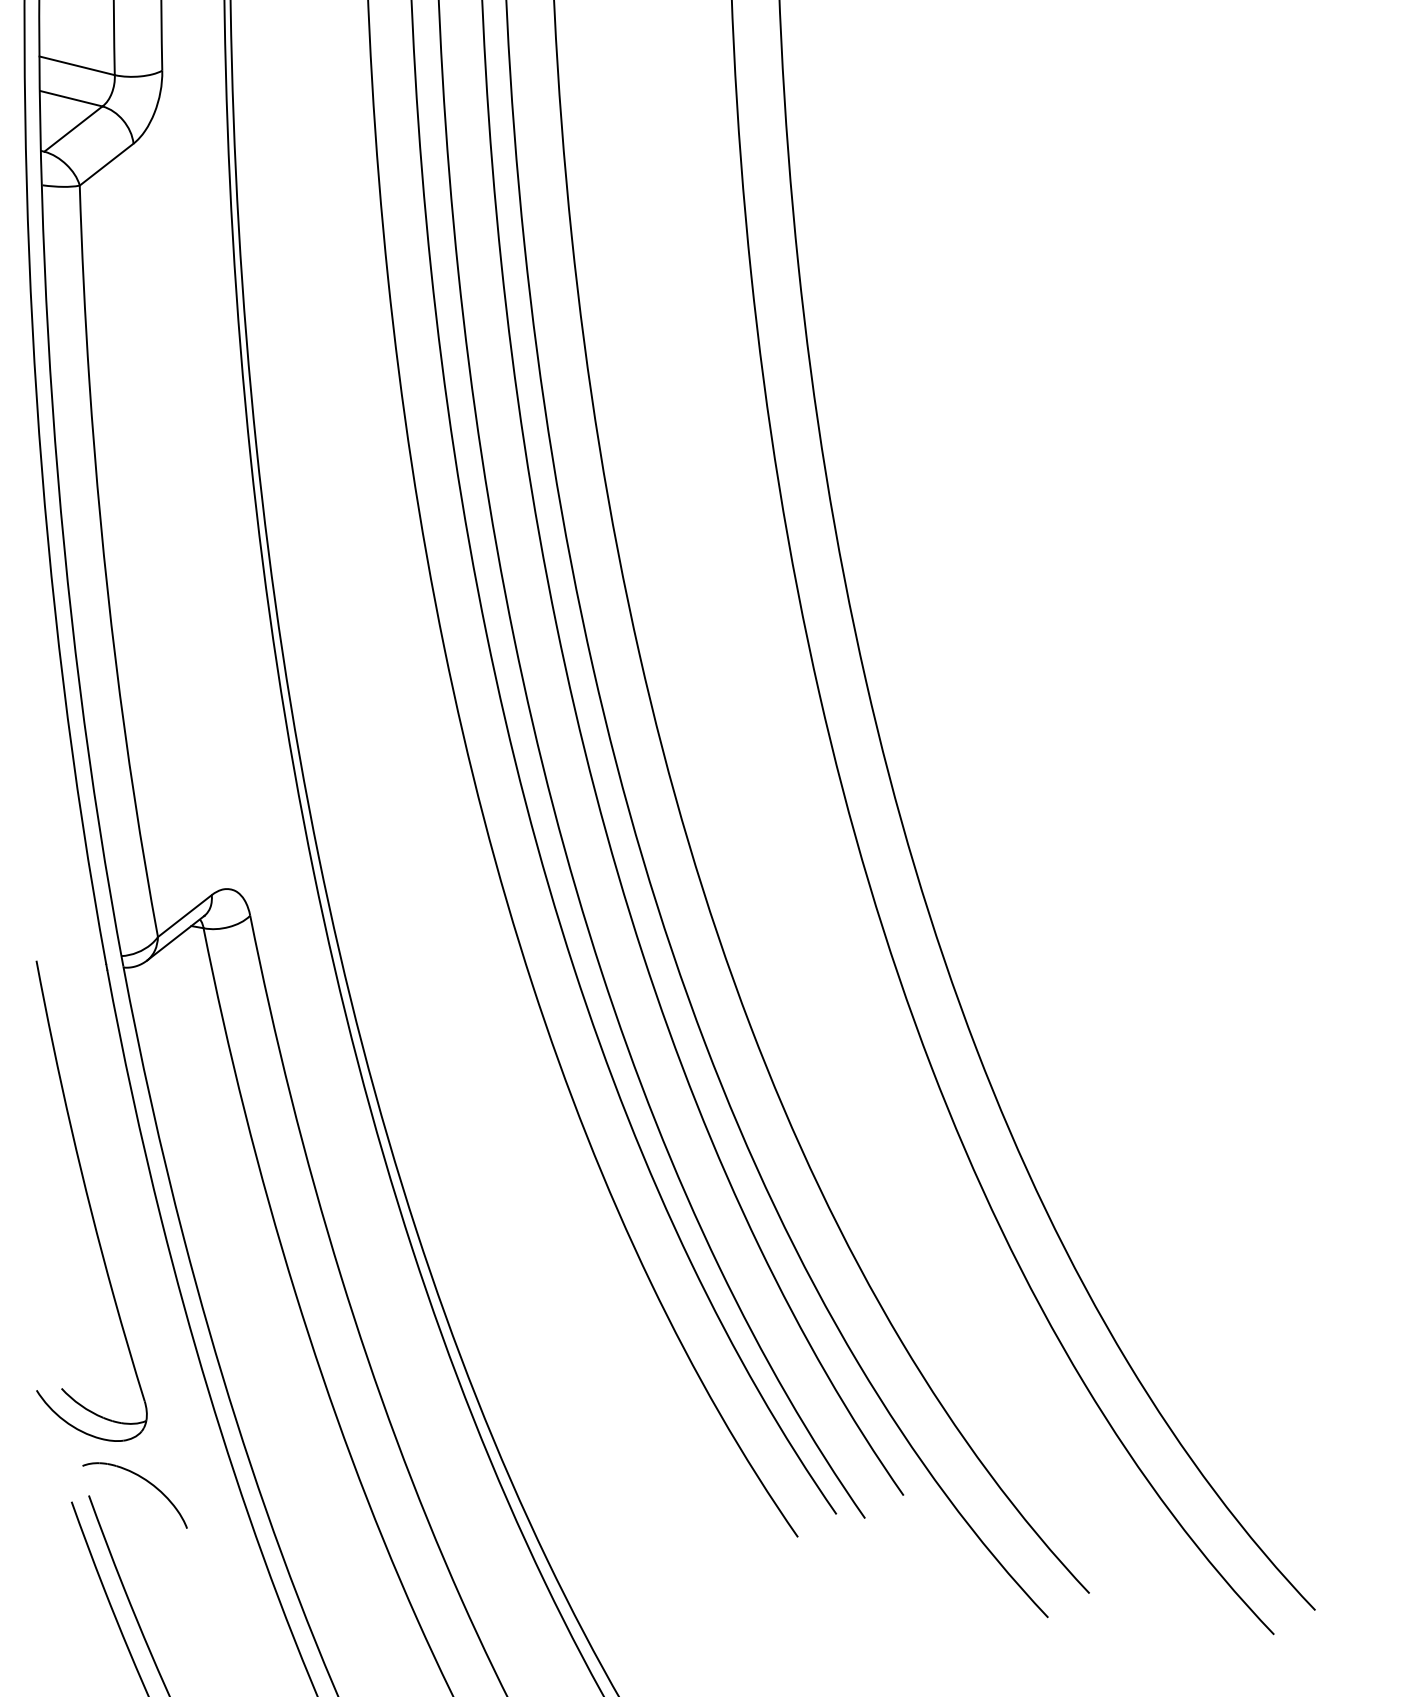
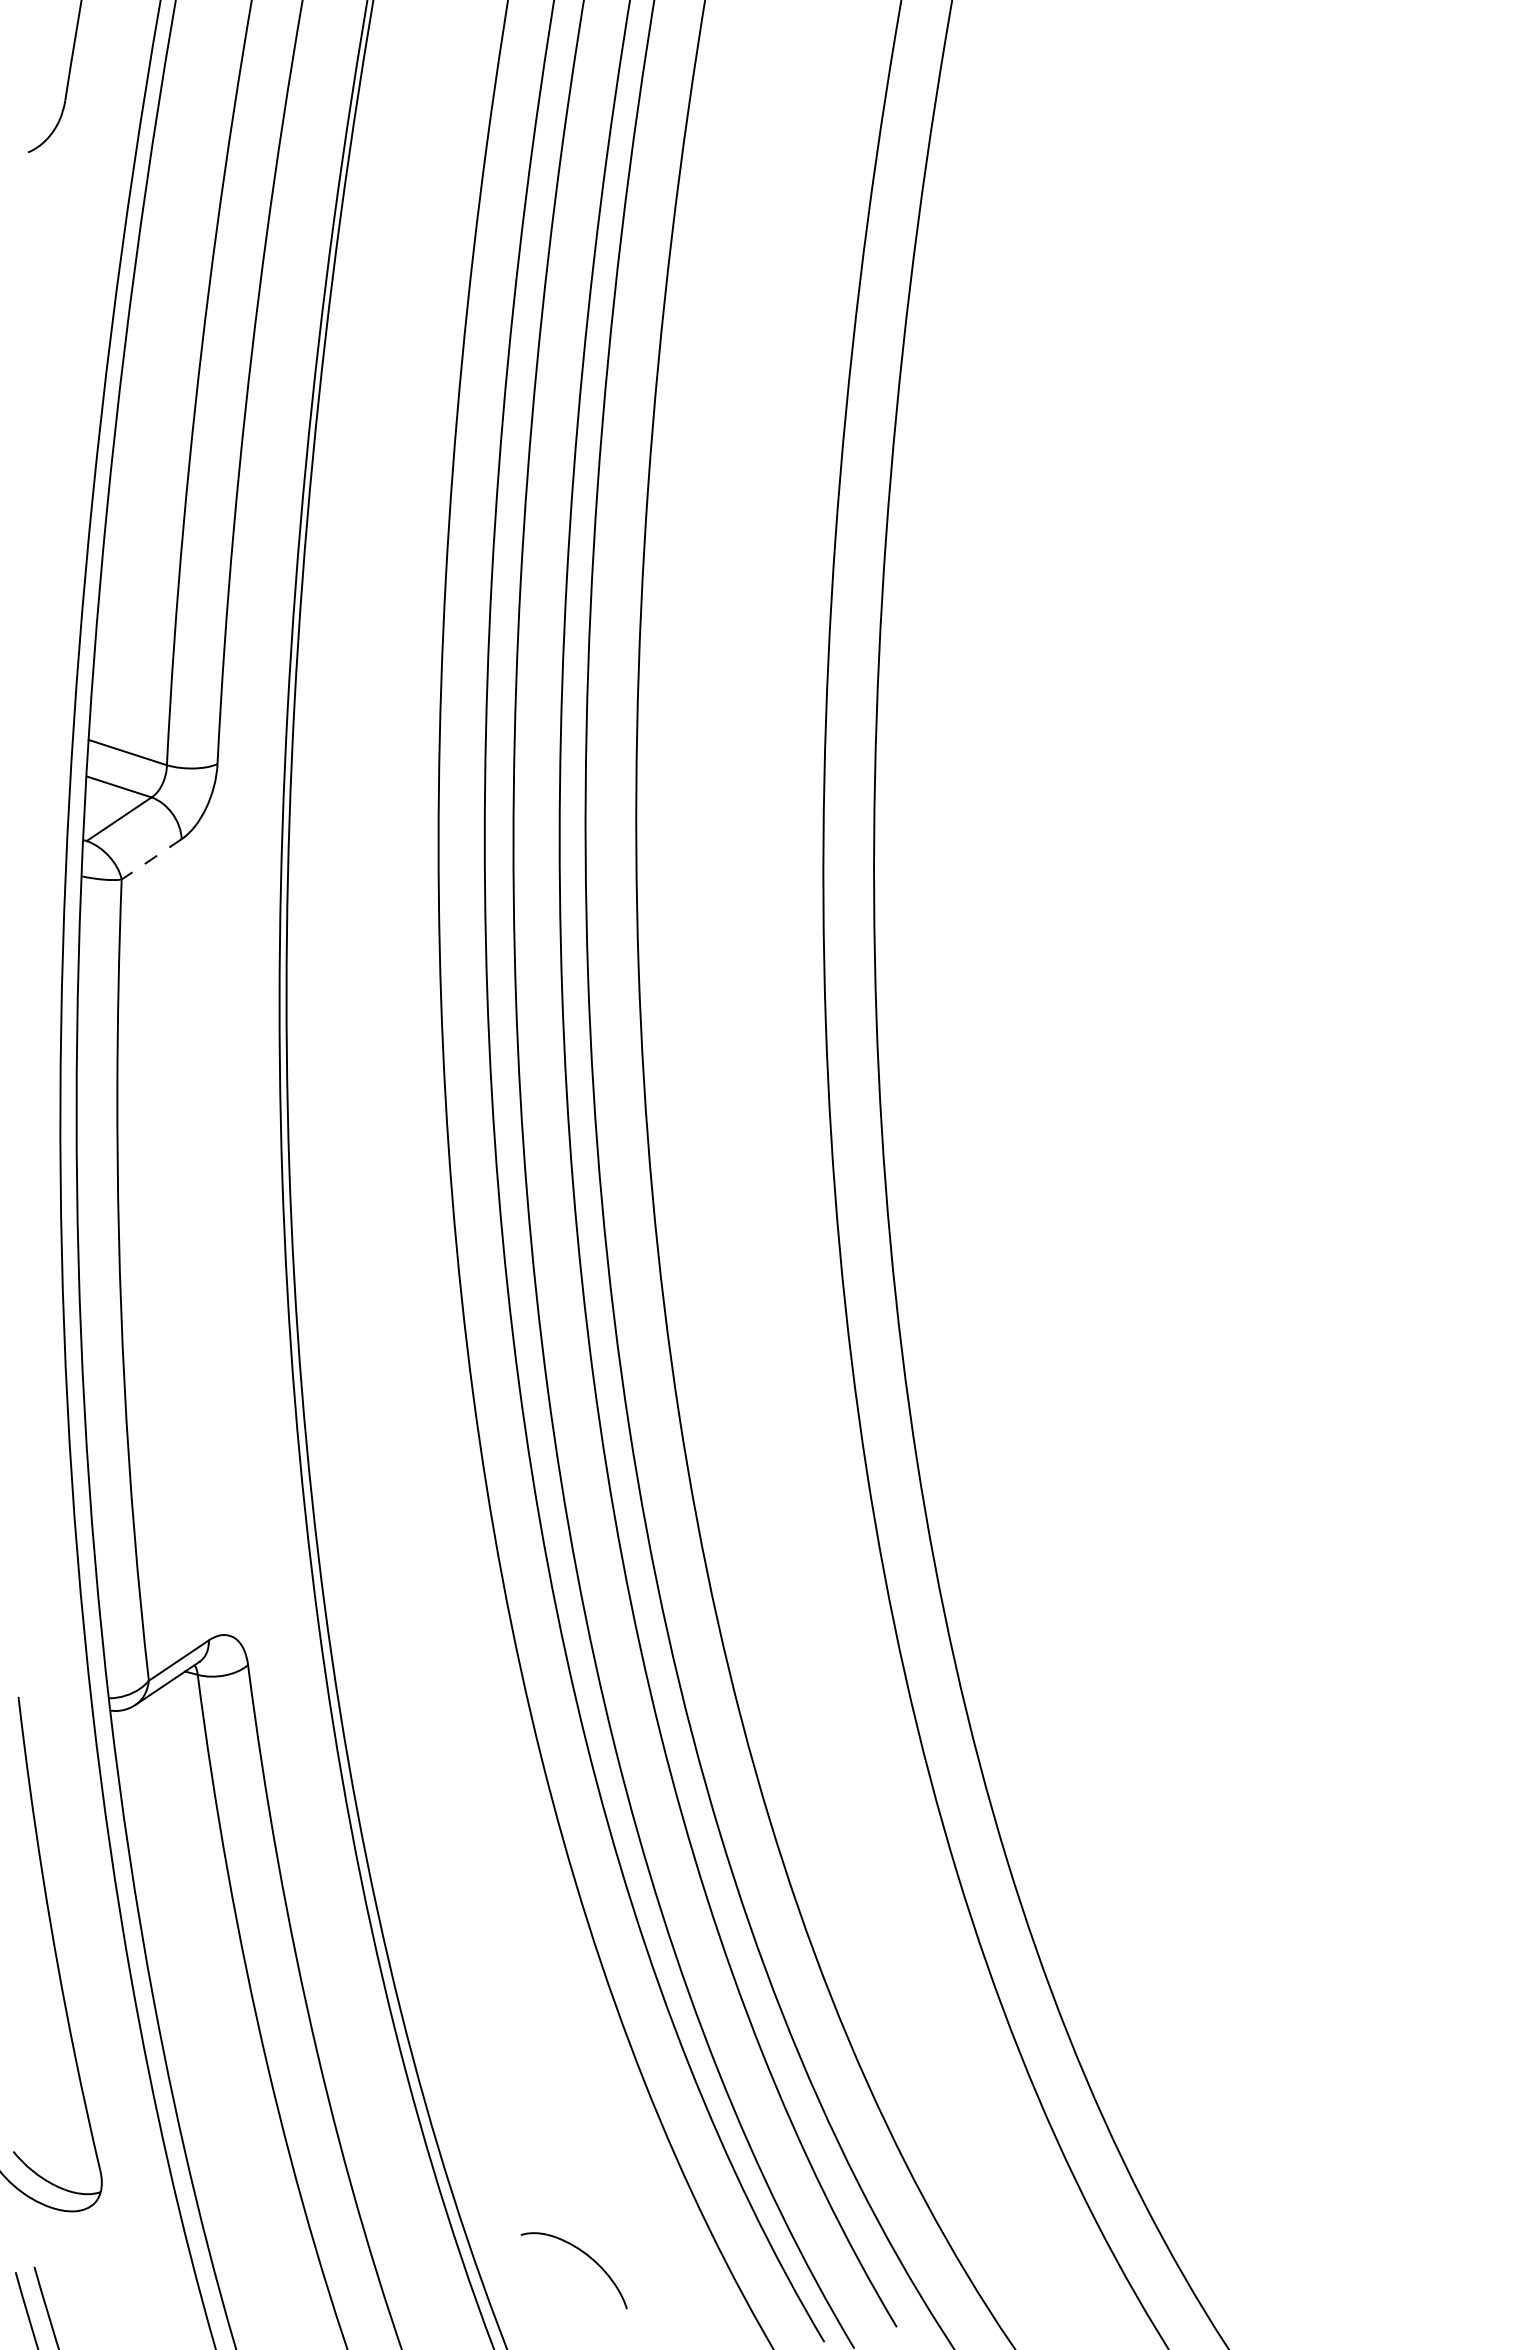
line: (106, 164) -> (151, 859), solid -> dashed
part: (143, 1480) -> (584, 2254), moved

